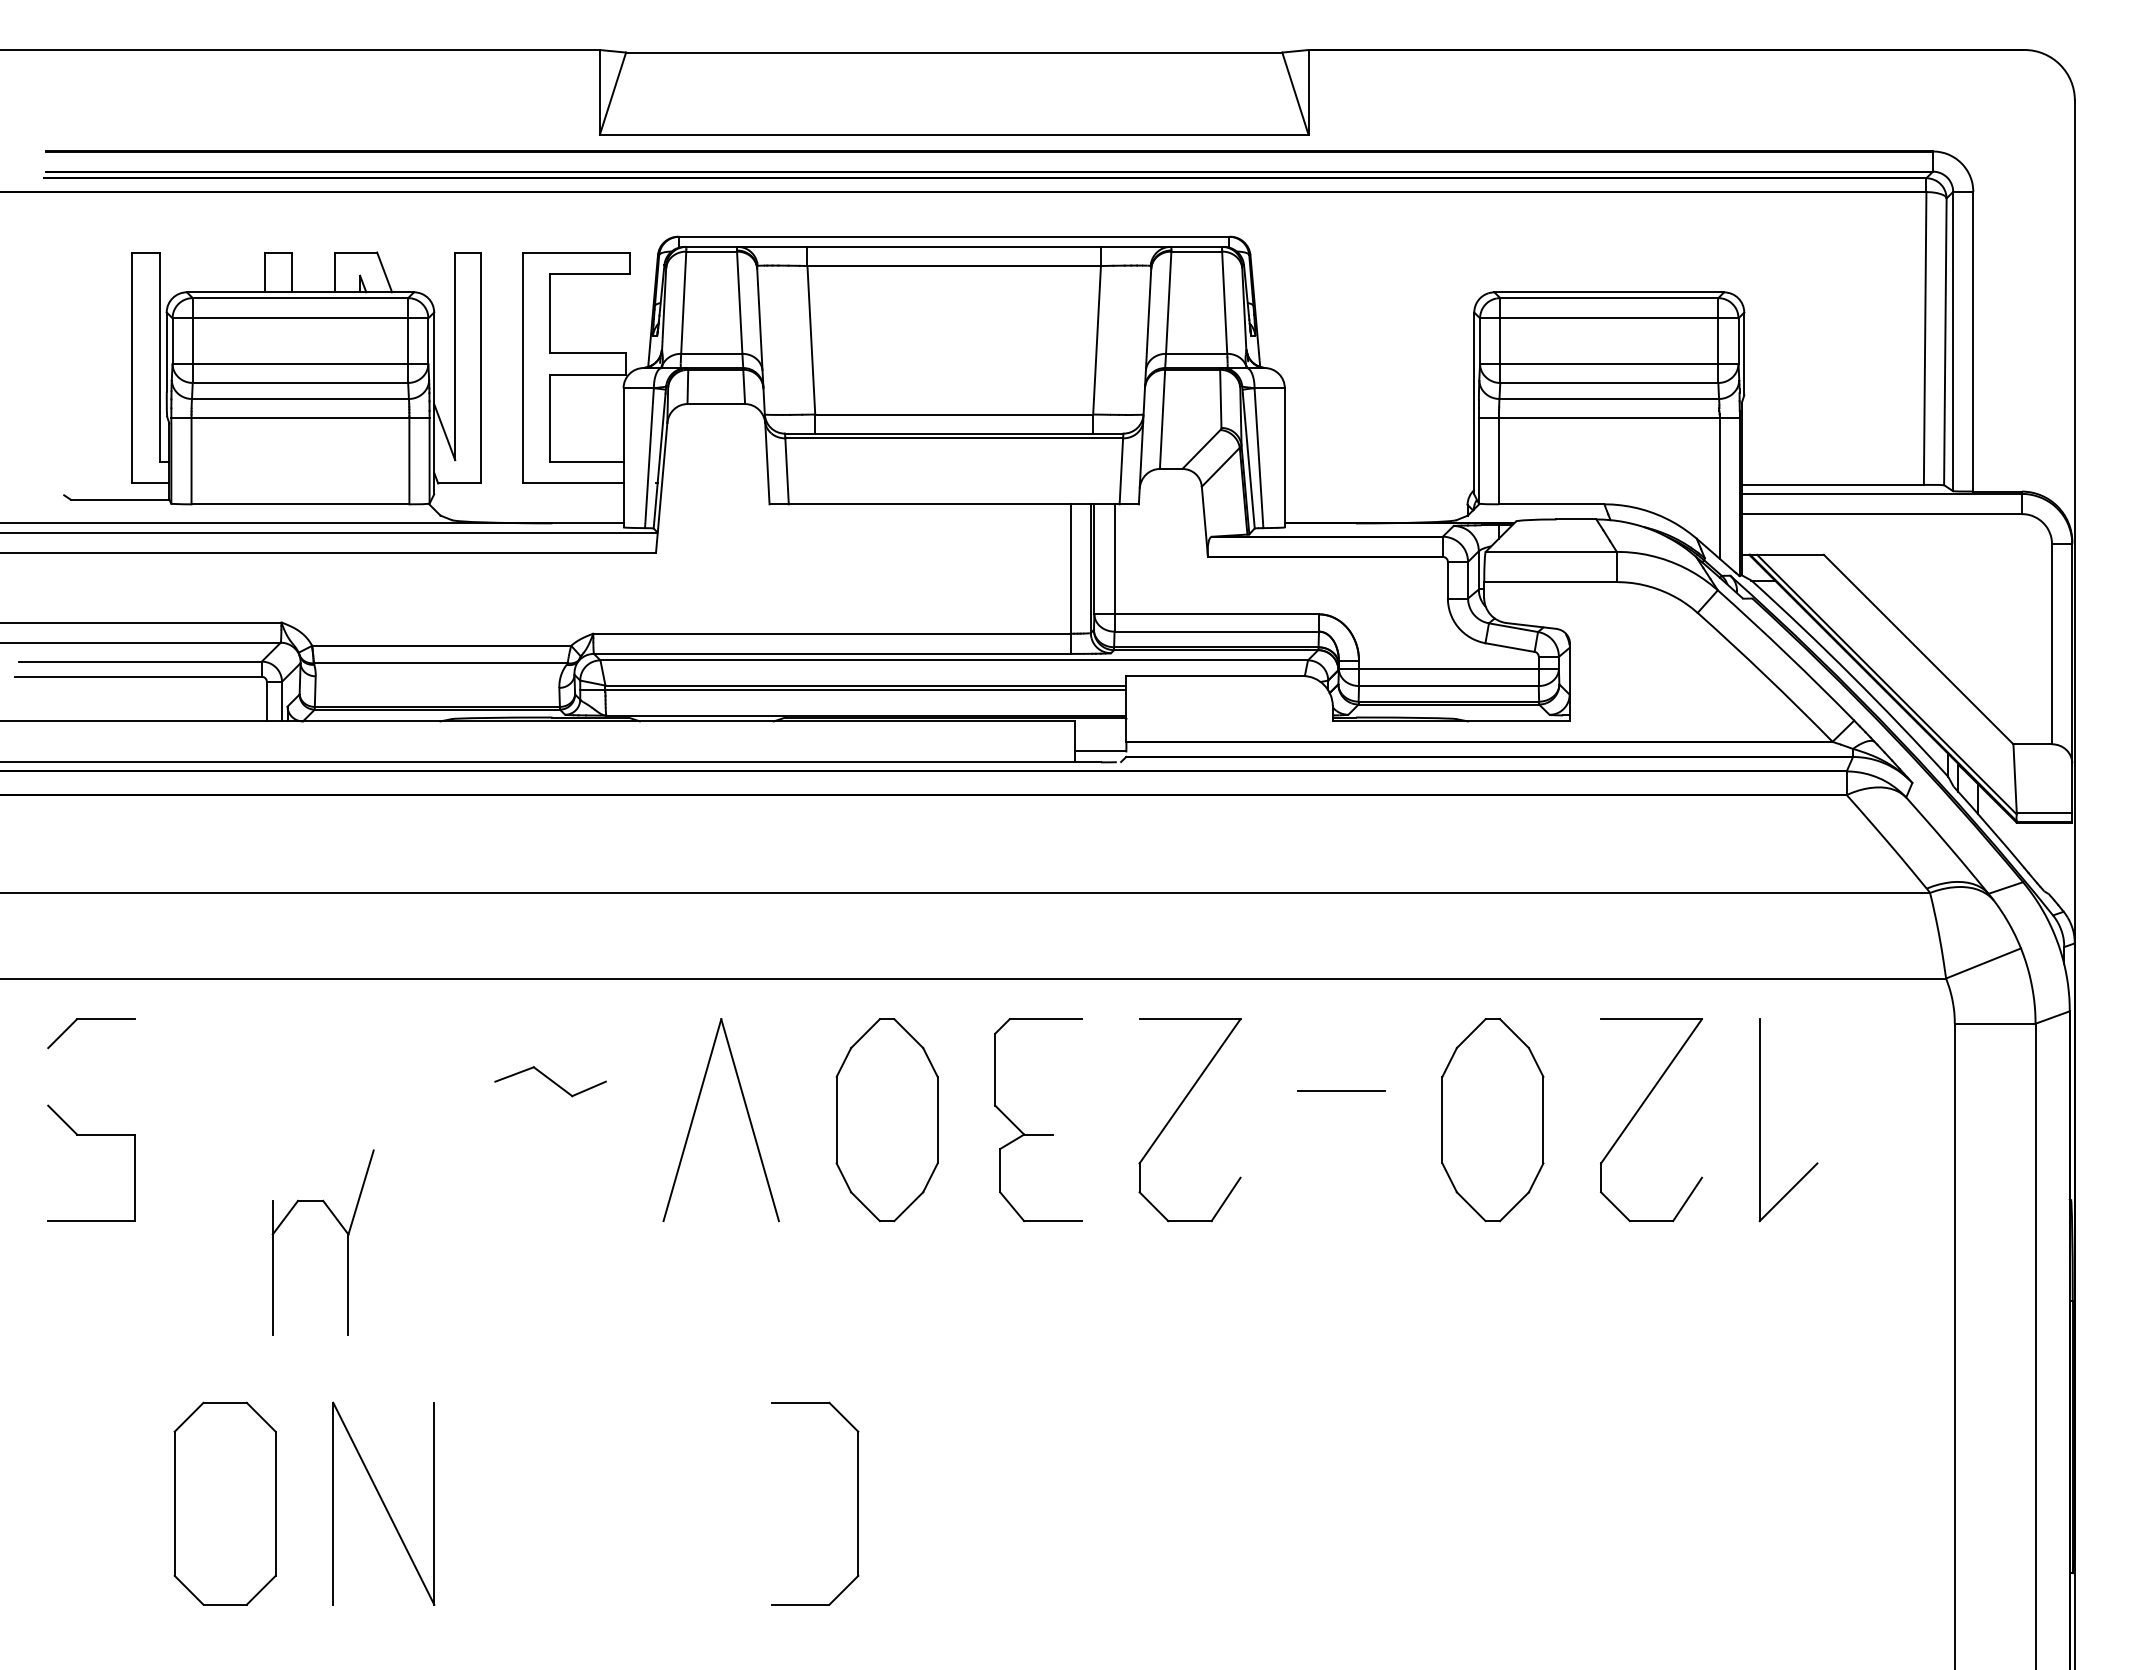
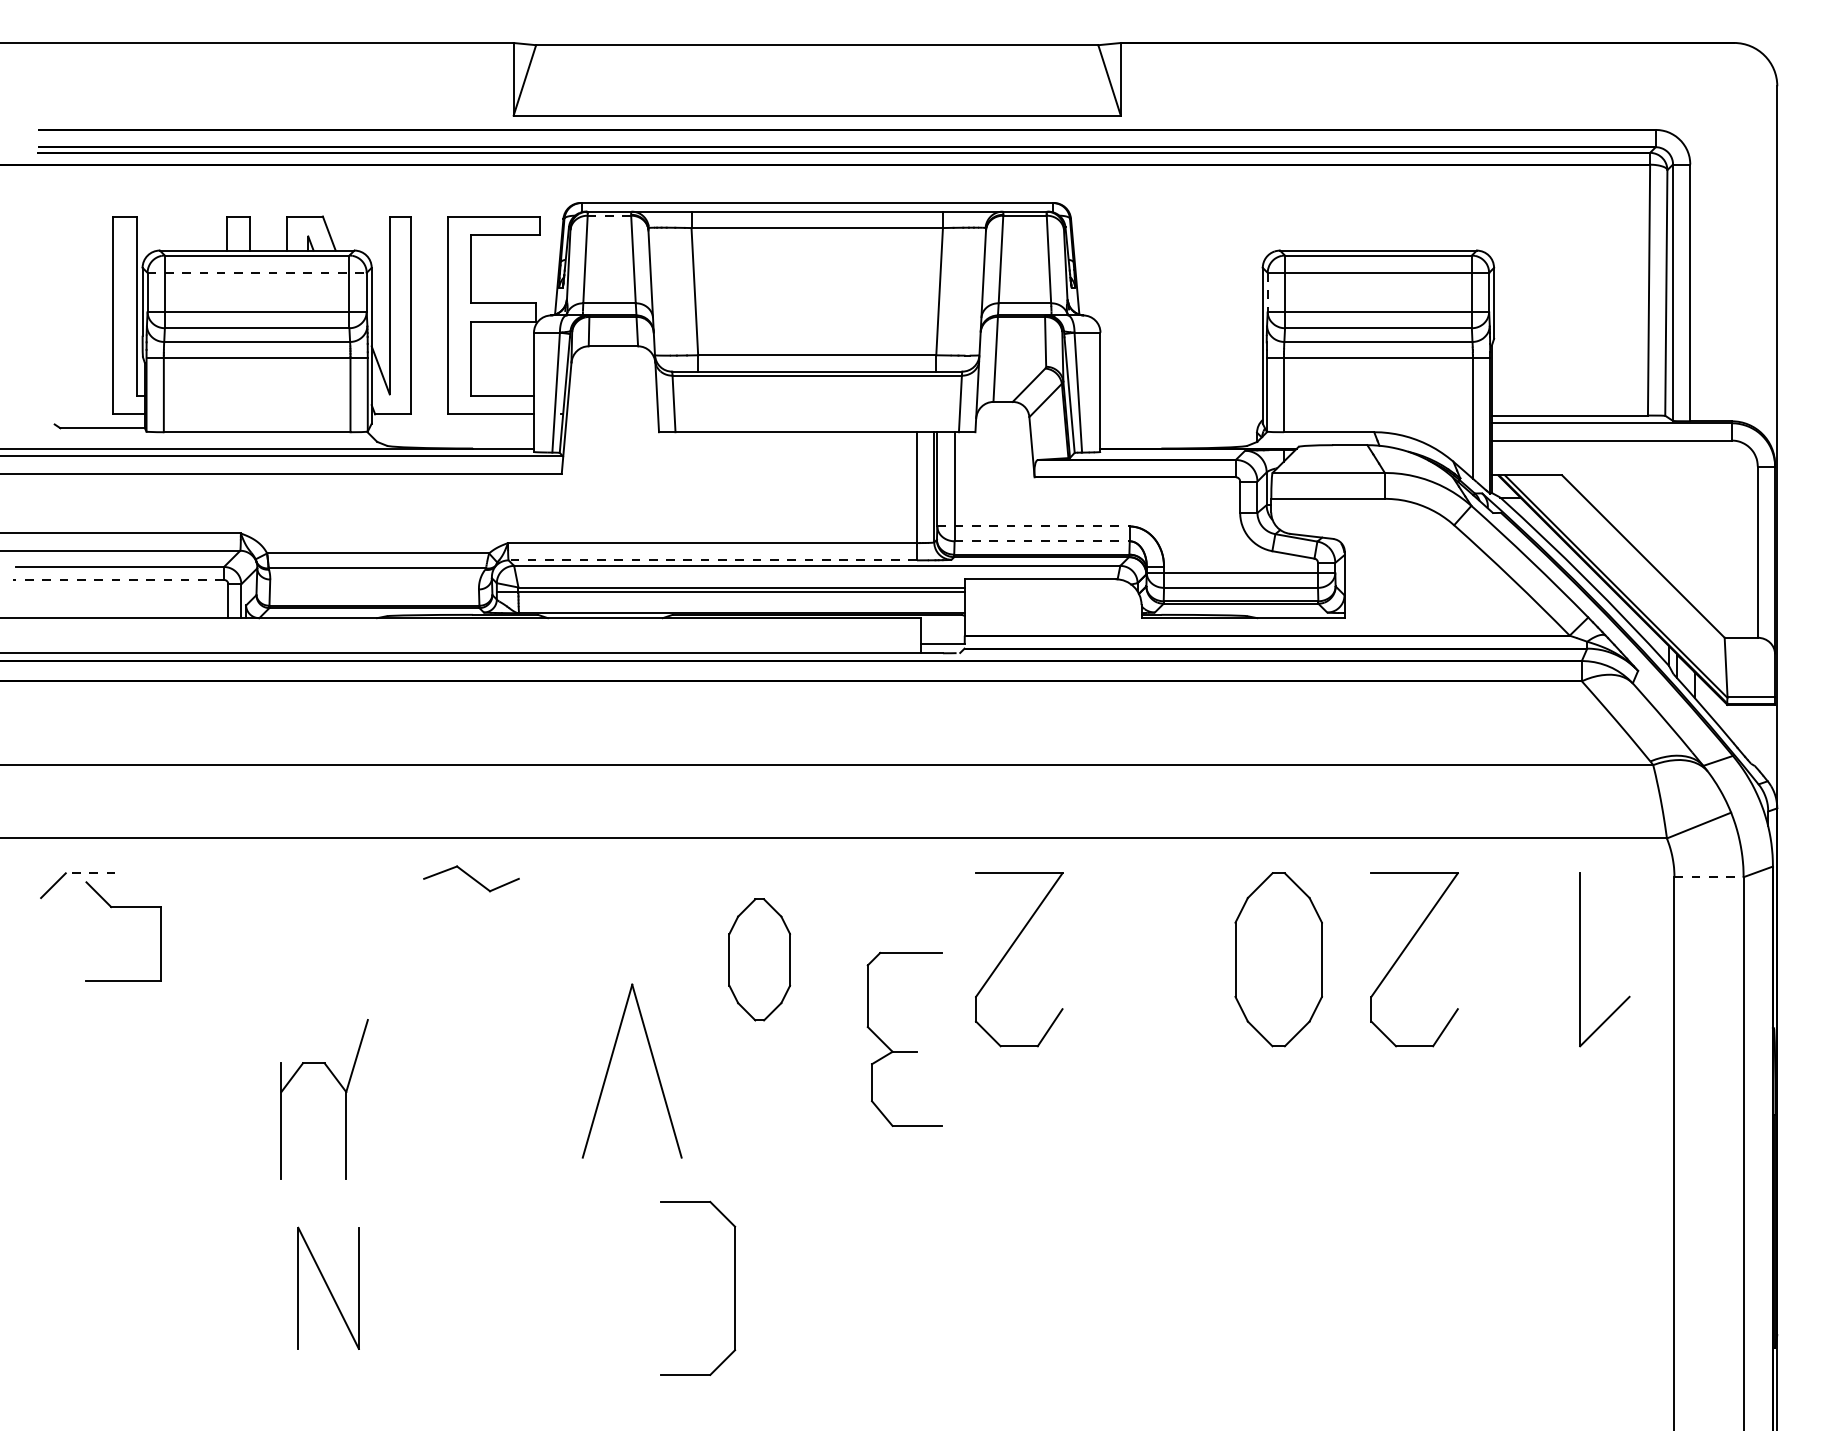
line: (712, 251) -> (610, 215), solid -> dashed
line: (300, 318) -> (257, 273), solid -> dashed
line: (1480, 341) -> (1268, 292), solid -> dashed
line: (1207, 614) -> (1034, 526), solid -> dashed
line: (1217, 631) -> (1042, 541), solid -> dashed
line: (831, 653) -> (712, 560), solid -> dashed
line: (137, 676) -> (117, 579), solid -> dashed
line: (105, 1019) -> (90, 873), solid -> dashed
line: (1995, 1023) -> (1709, 876), solid -> dashed
part: (550, 1081) -> (471, 878), moved
line: (1341, 1091) -> (1149, 935), removed
part: (695, 1113) -> (610, 1065), moved
part: (886, 1120) -> (759, 960), size x0.7
part: (1760, 1120) -> (1580, 960), moved
part: (1038, 1134) -> (904, 1051), moved
part: (91, 1135) -> (123, 907), moved
part: (342, 1228) -> (341, 1086), moved
part: (224, 1503) -> (192, 1288), removed
part: (383, 1503) -> (328, 1288), size x0.7

